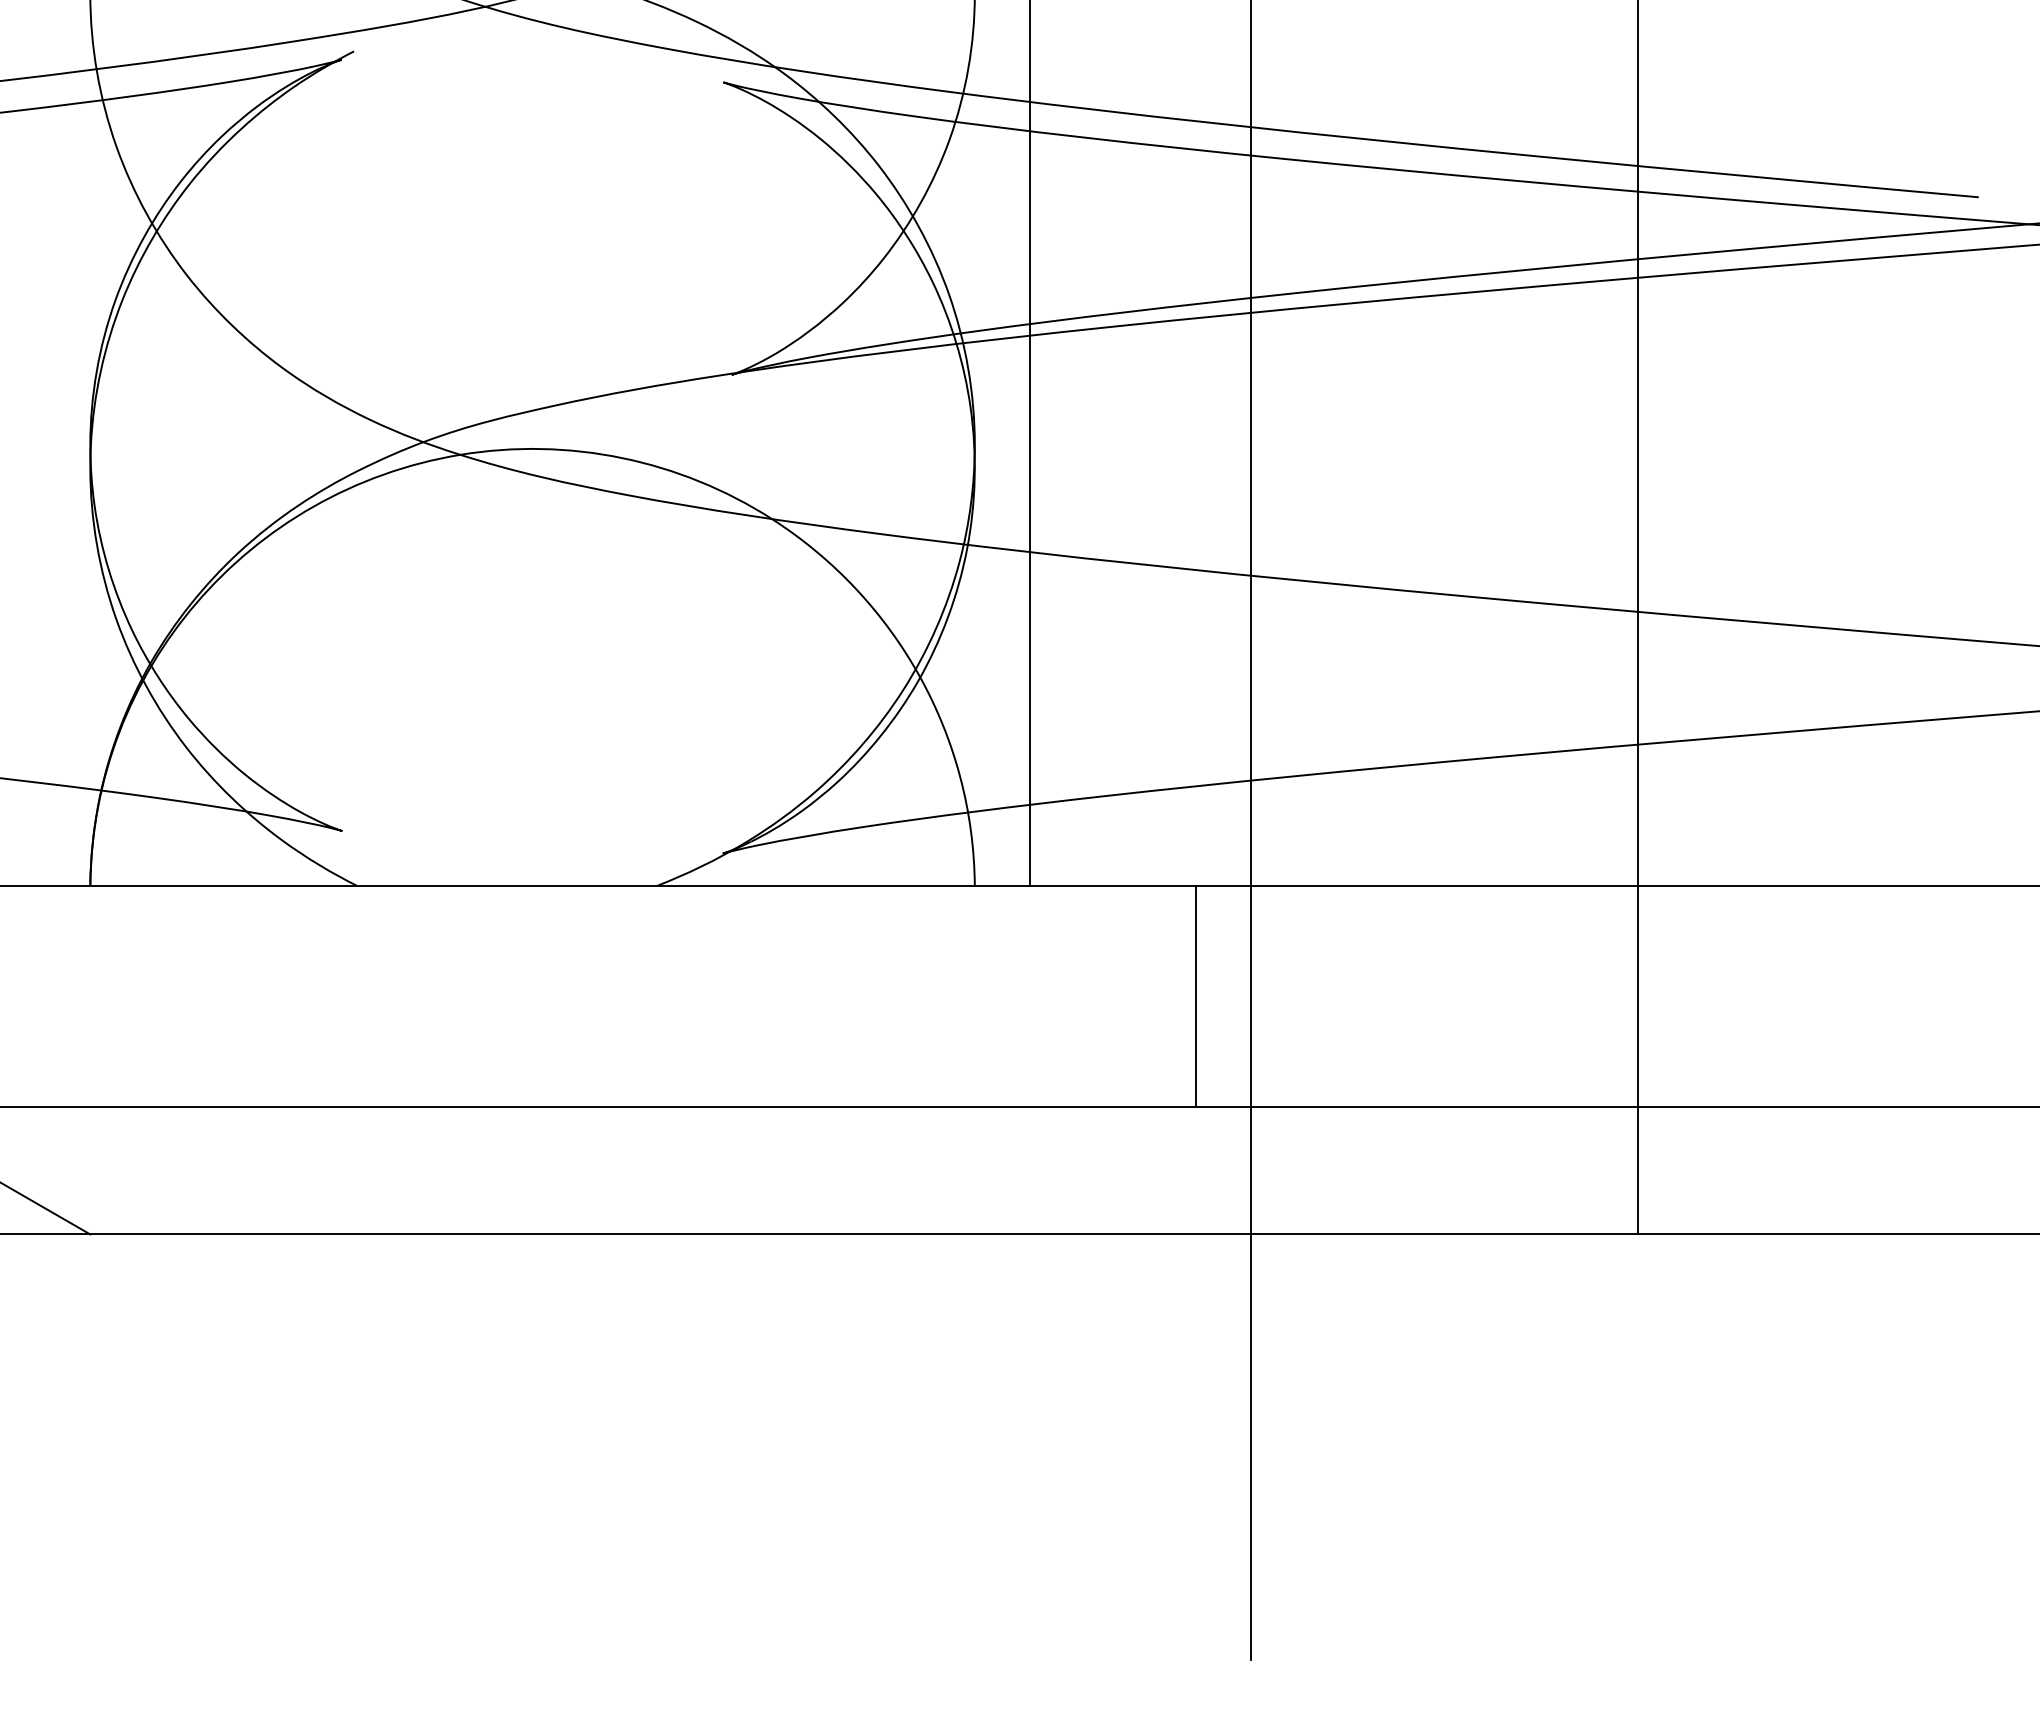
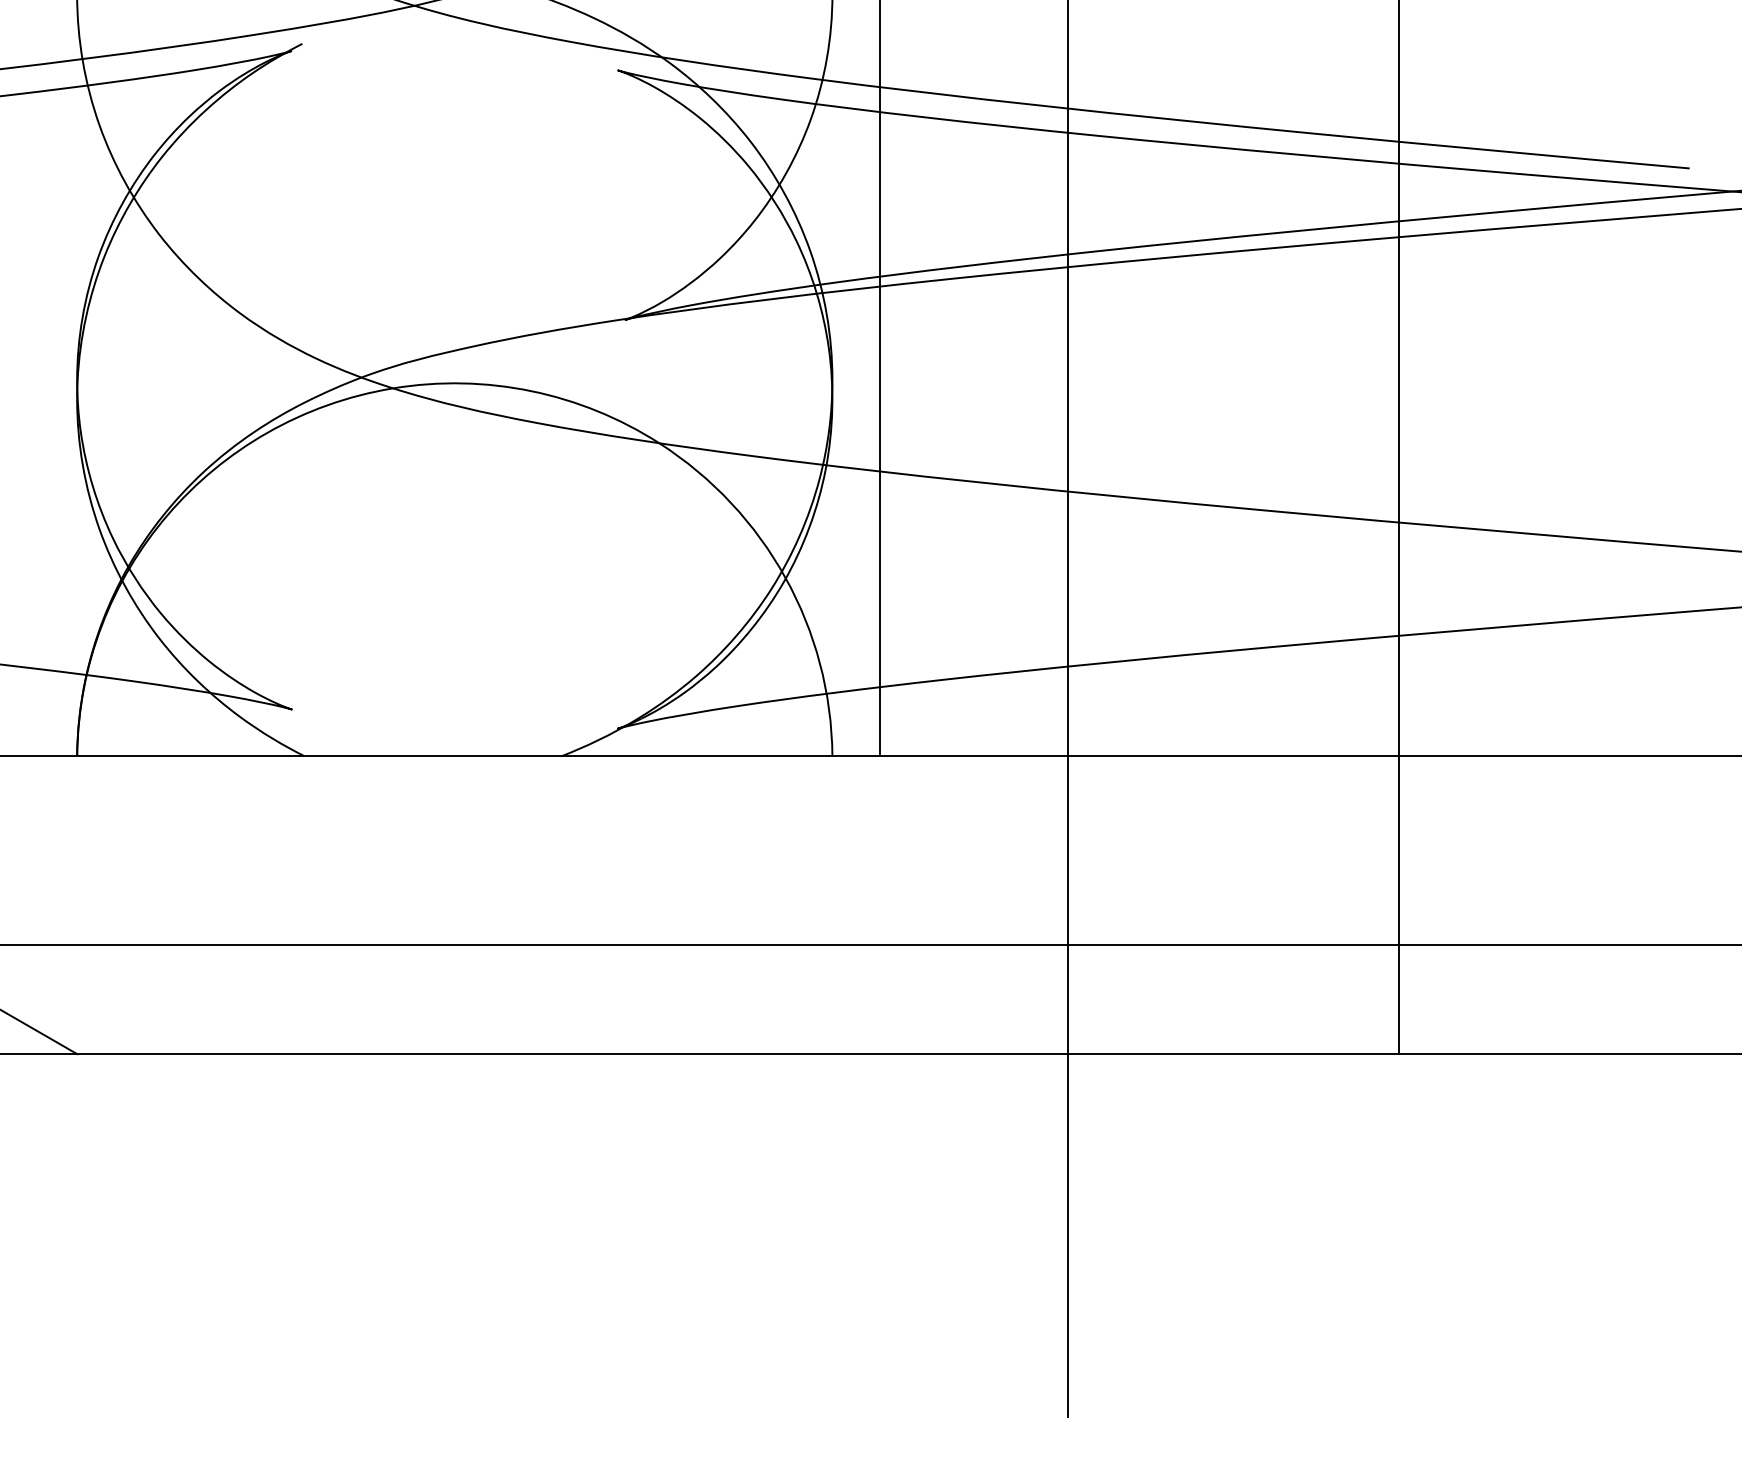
line: (1195, 995) -> (1020, 850), removed

